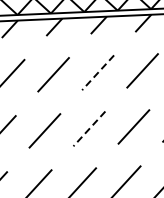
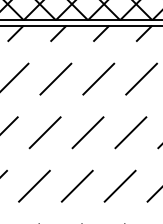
line: (97, 73) -> (98, 79), dashed -> solid
line: (89, 128) -> (88, 132), dashed -> solid

